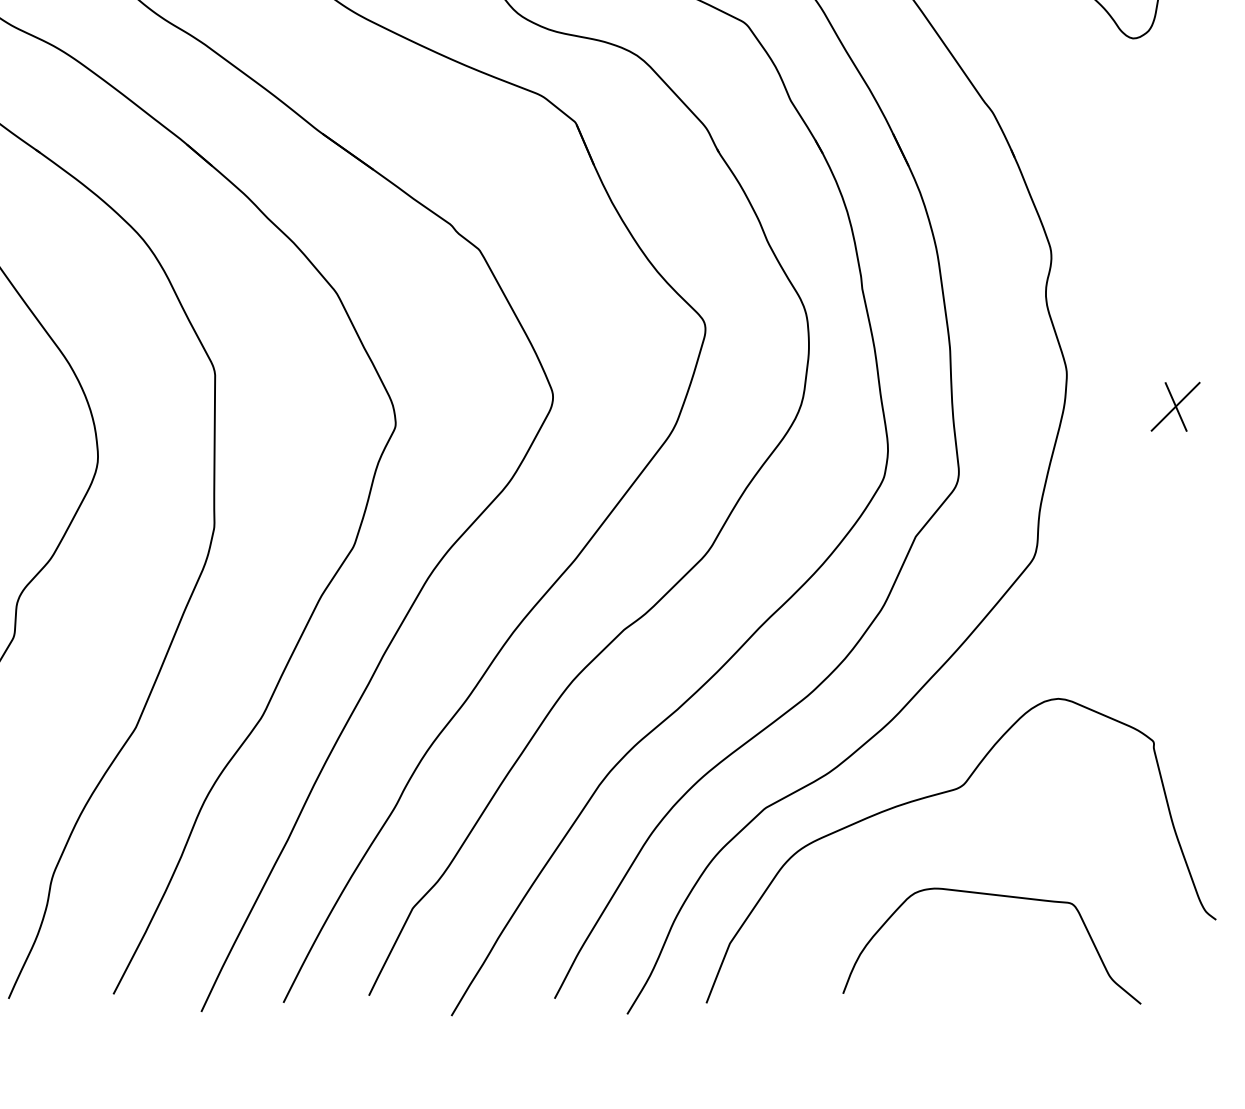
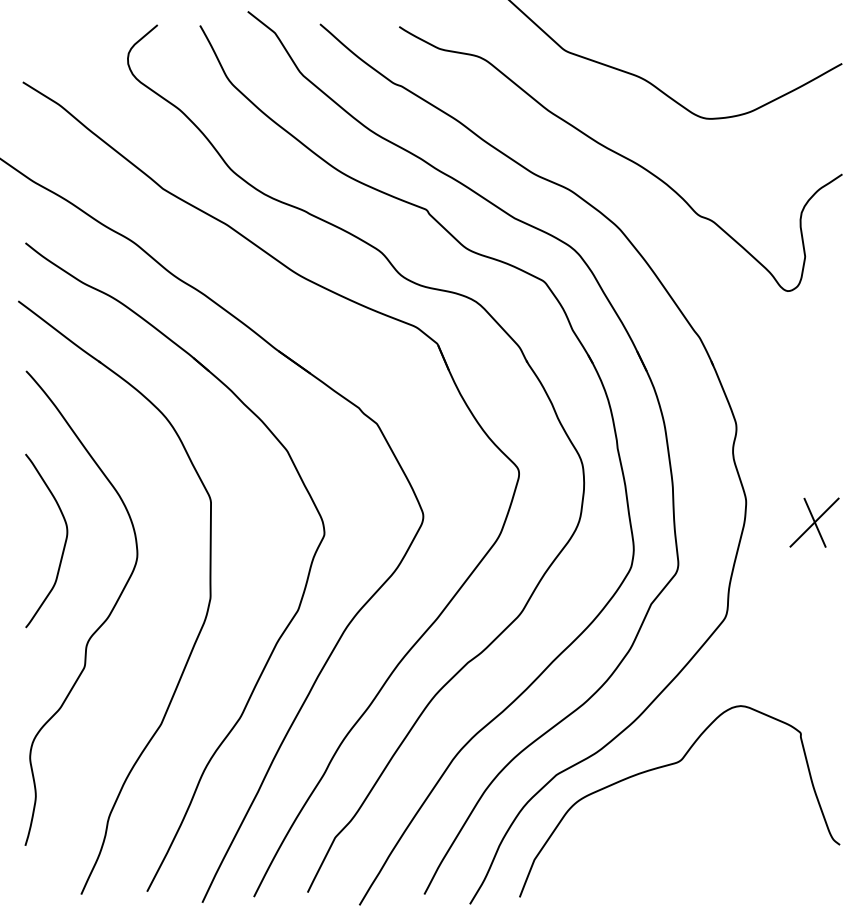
part: (1175, 406) -> (814, 522), size x1.6
curve: (994, 896) -> (700, 830), removed

